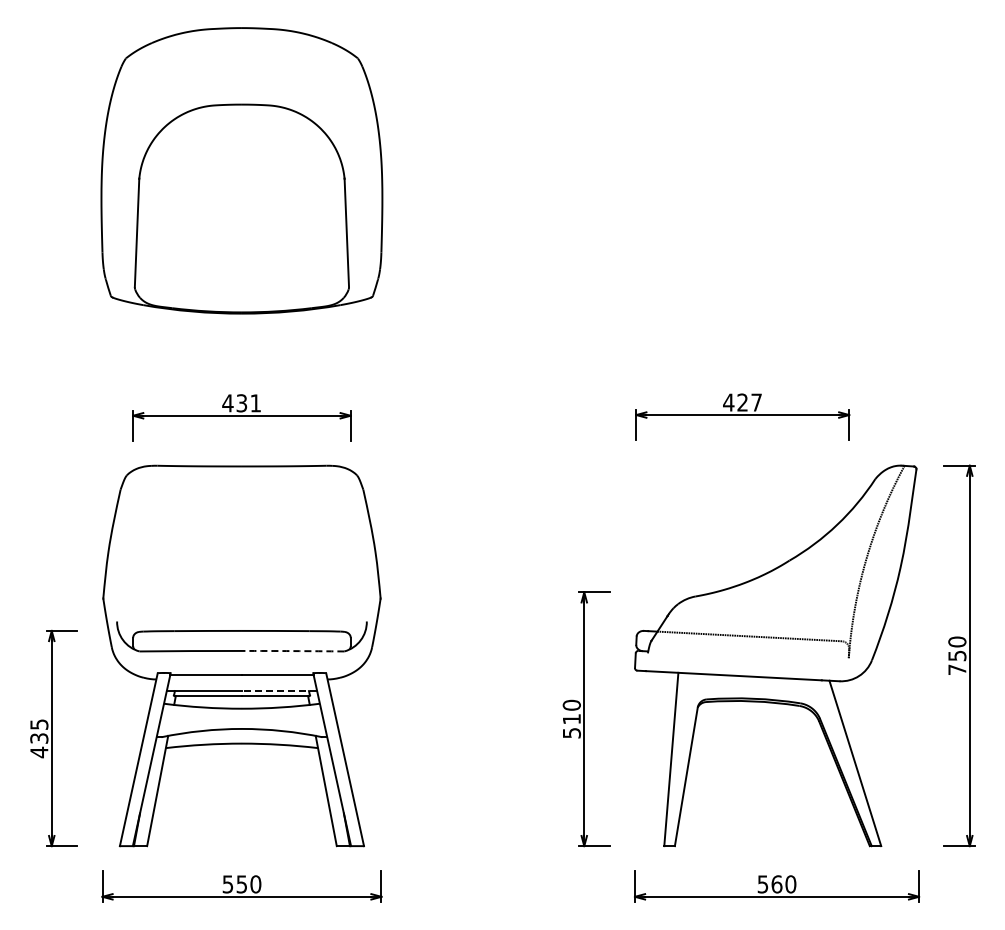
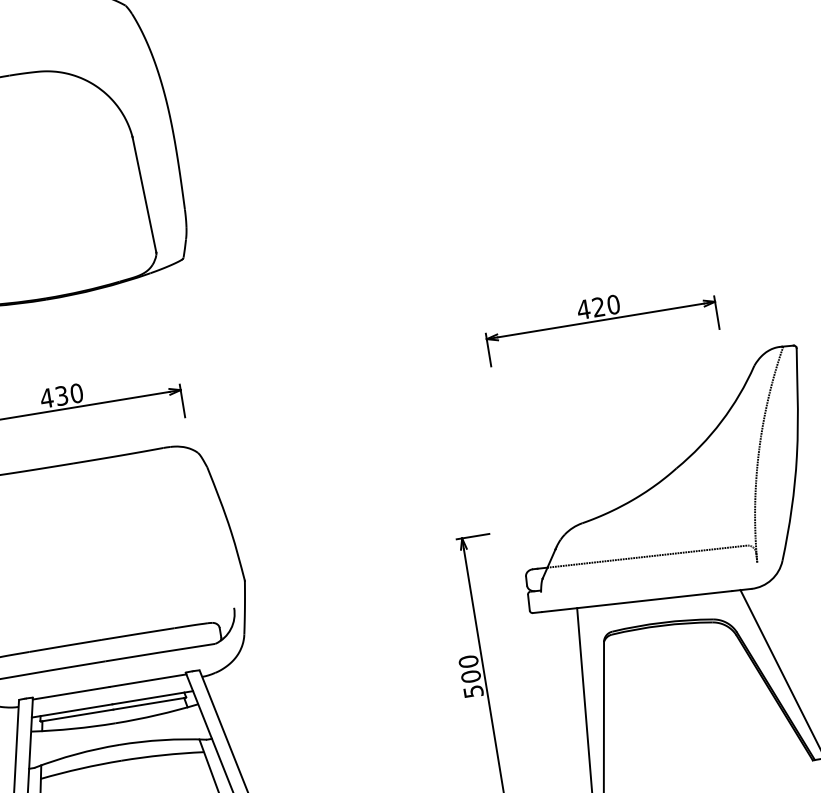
text: (756, 402) -> (613, 304), 427 -> 420
text: (255, 403) -> (76, 393), 431 -> 430
arc: (293, 651) -> (160, 652), dashed -> solid
line: (279, 691) -> (152, 698), dashed -> solid
text: (571, 718) -> (470, 675), 510 -> 500

